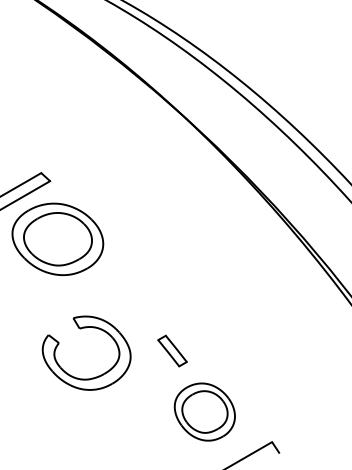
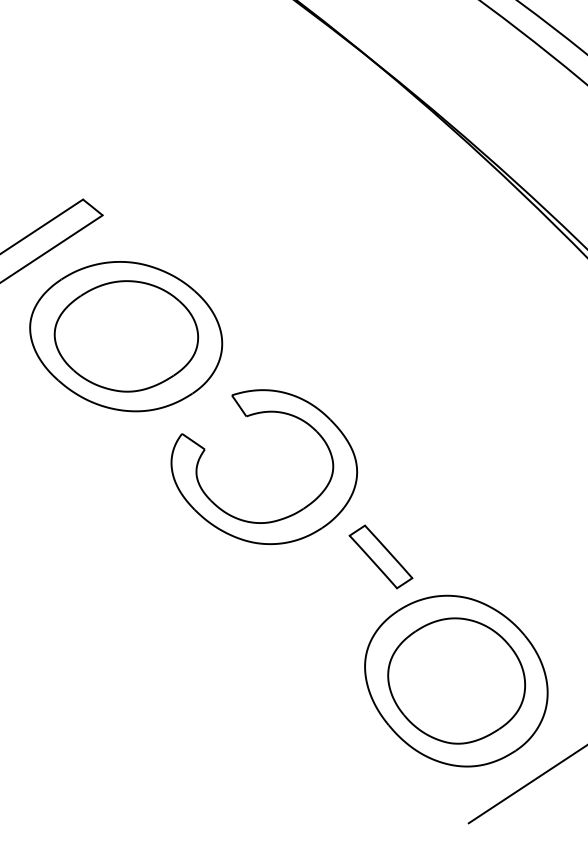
part: (81, 329) -> (250, 418), moved
part: (204, 411) -> (455, 679), size x1.43

